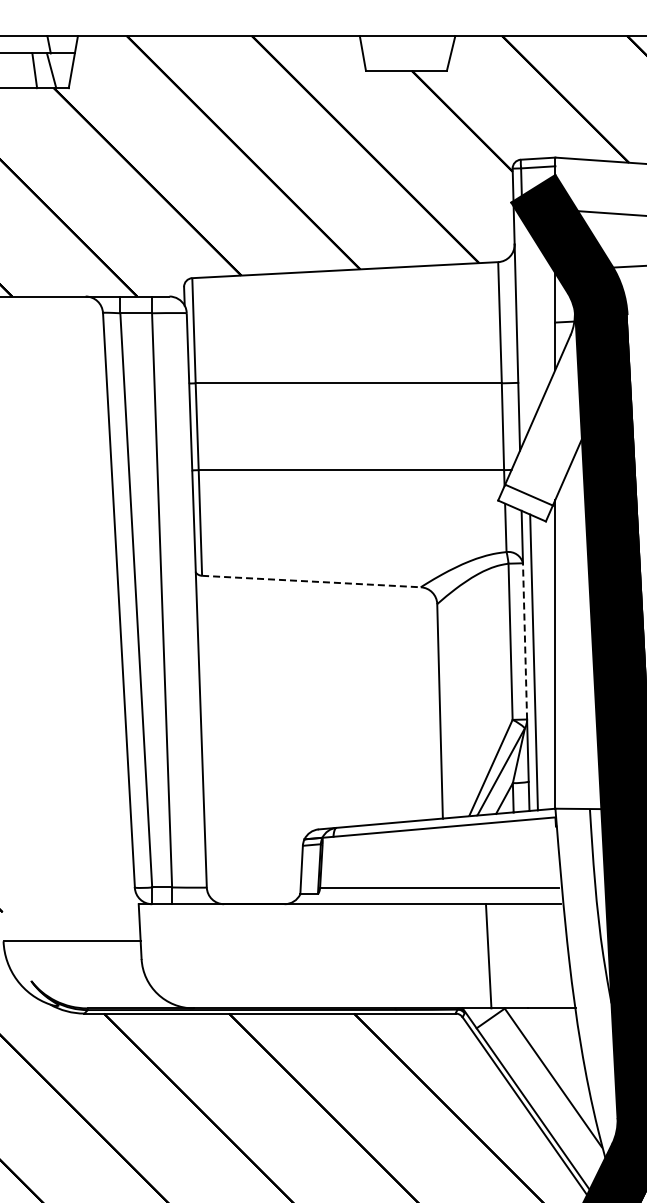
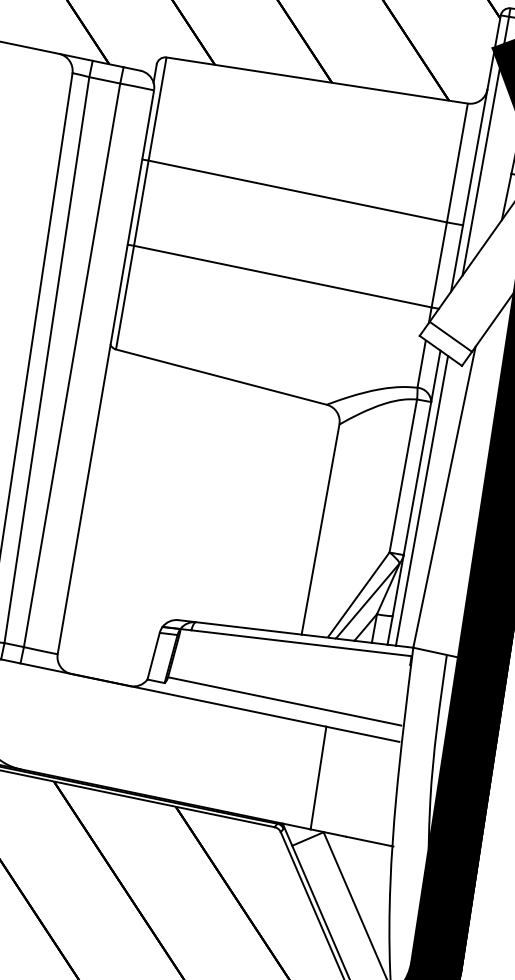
line: (525, 326) -> (481, 171), added
line: (311, 581) -> (221, 377), dashed -> solid
line: (525, 640) -> (418, 477), dashed -> solid

